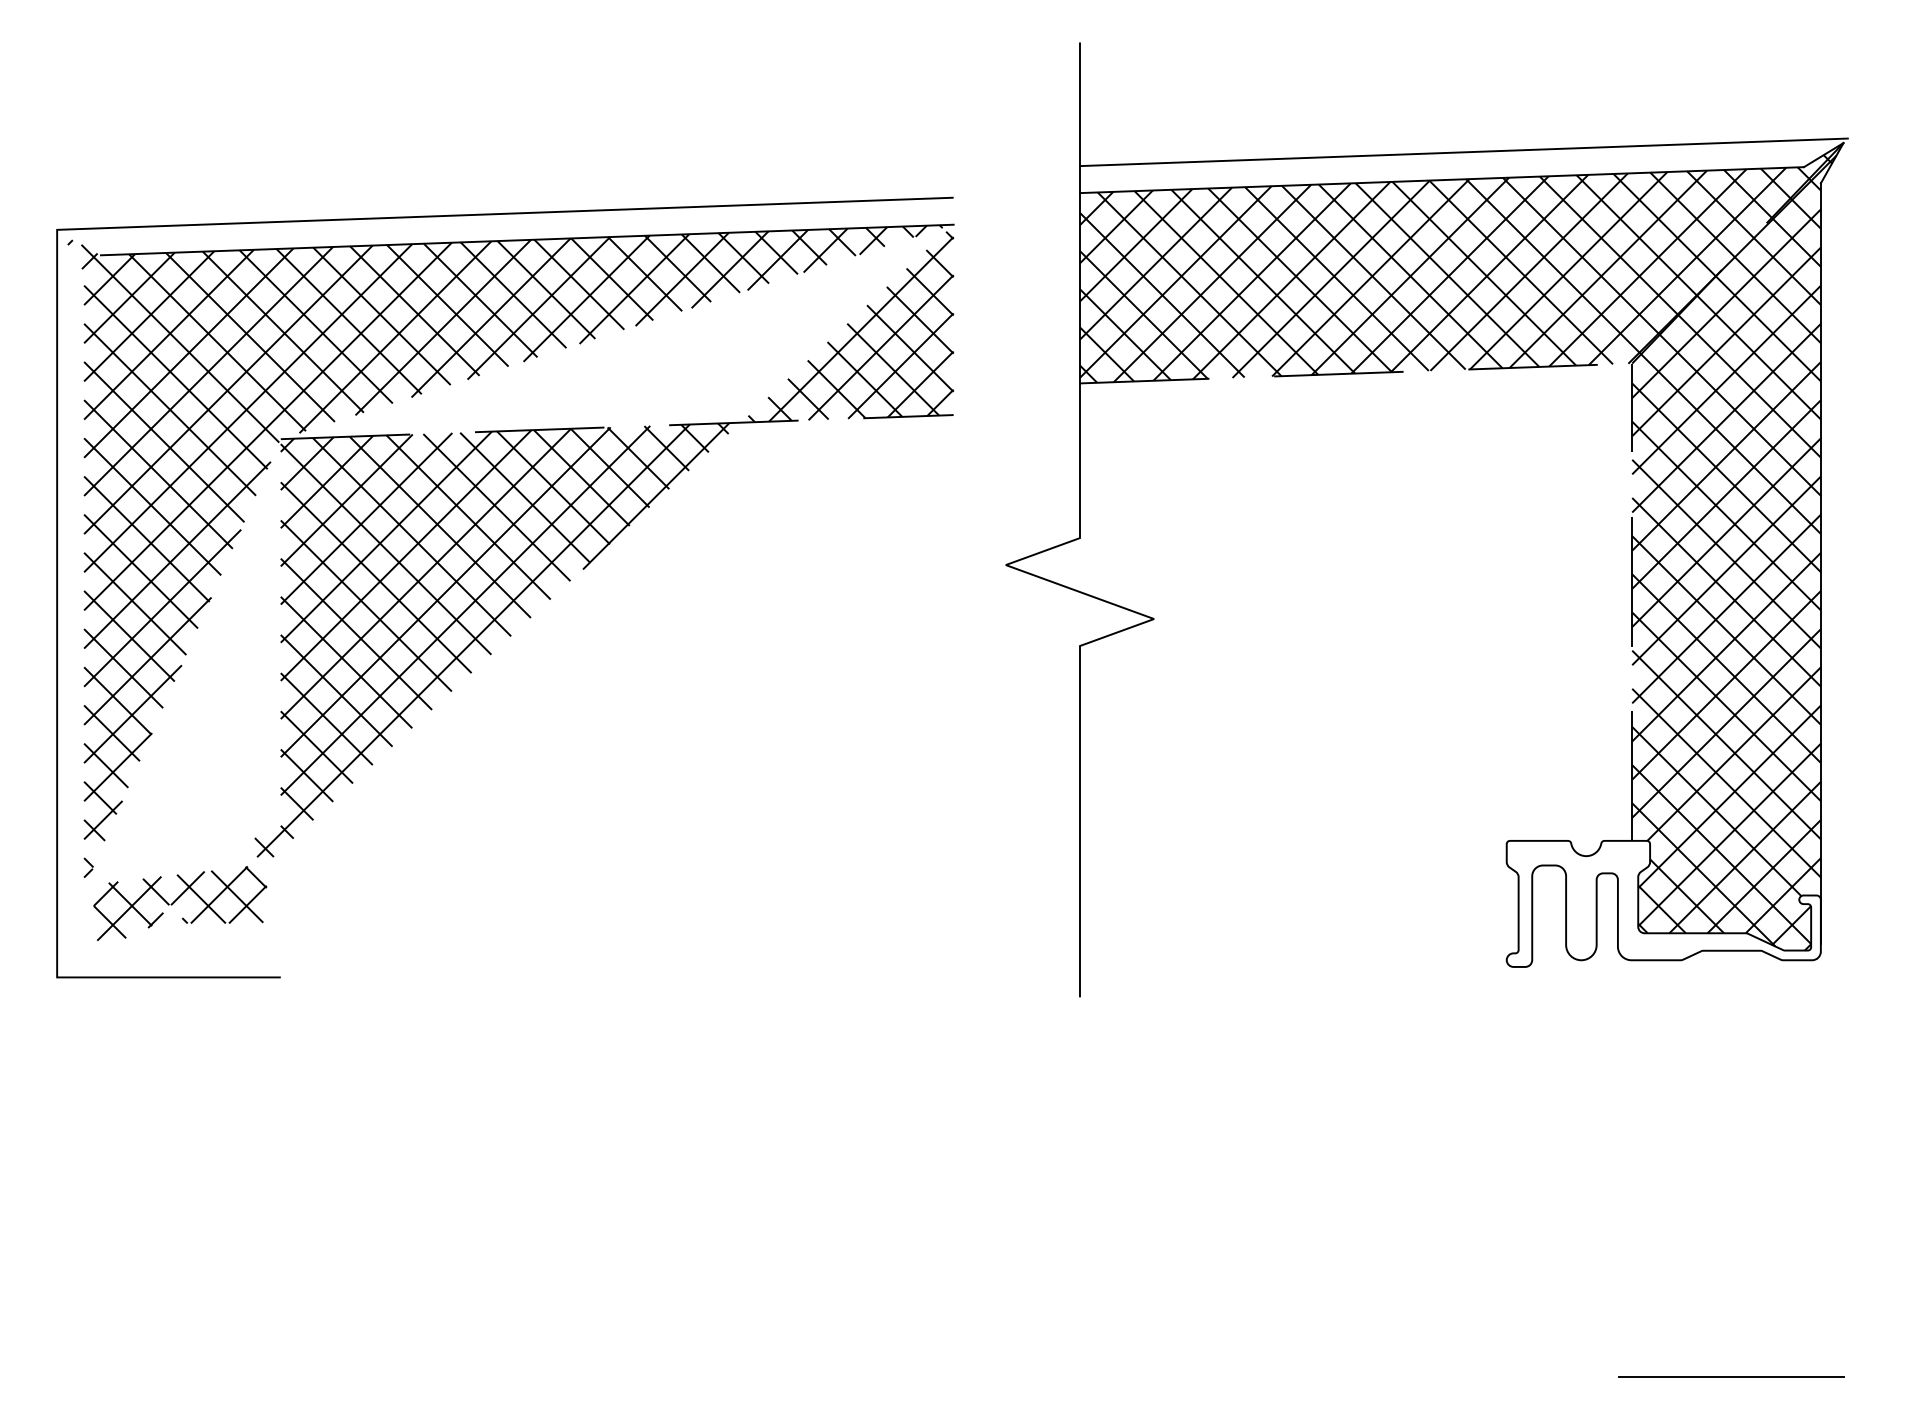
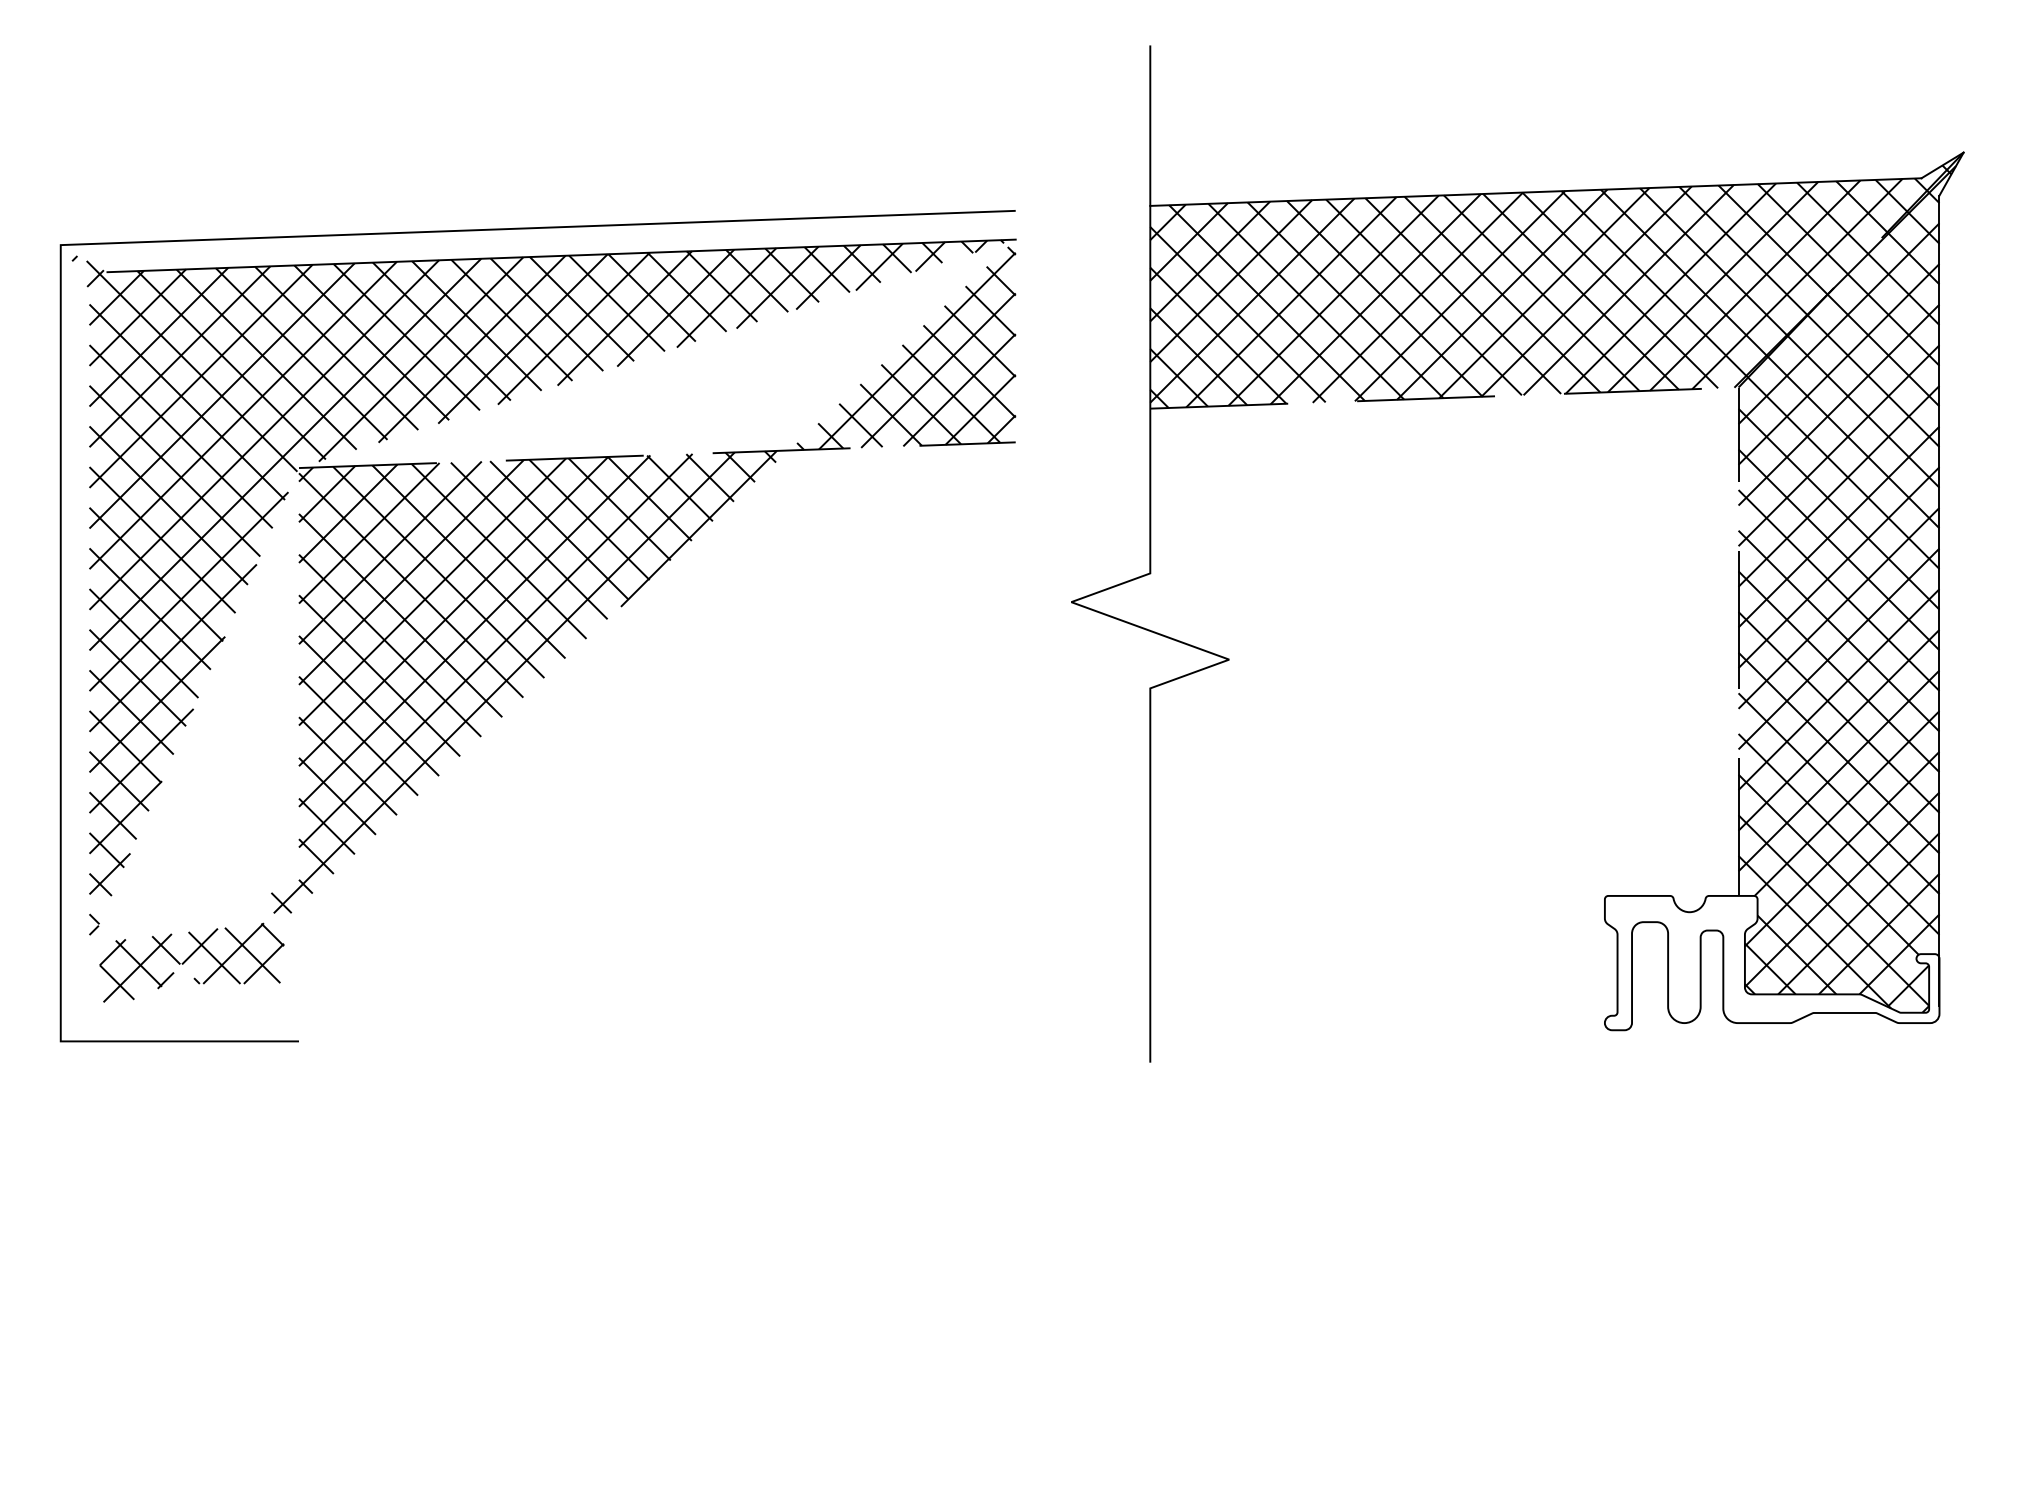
line: (1463, 152) -> (1558, 162), removed
line: (1731, 1376) -> (1844, 1466), removed

